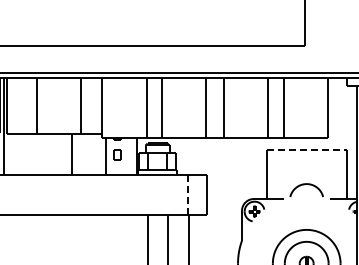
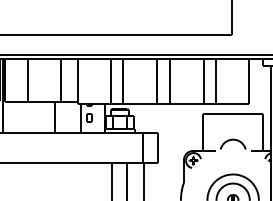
line: (306, 150) -> (232, 114), dashed -> solid
line: (188, 195) -> (143, 148), dashed -> solid

